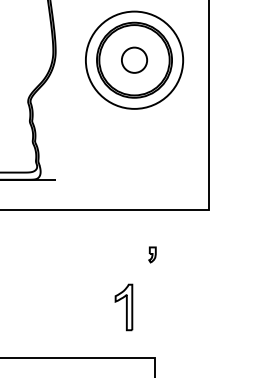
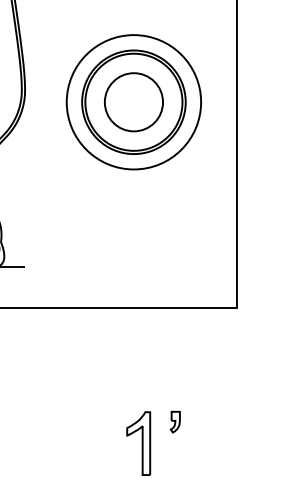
circle: (134, 60) -> (133, 102), size x1.67
part: (152, 254) -> (175, 421), moved
part: (123, 307) -> (138, 443), moved

